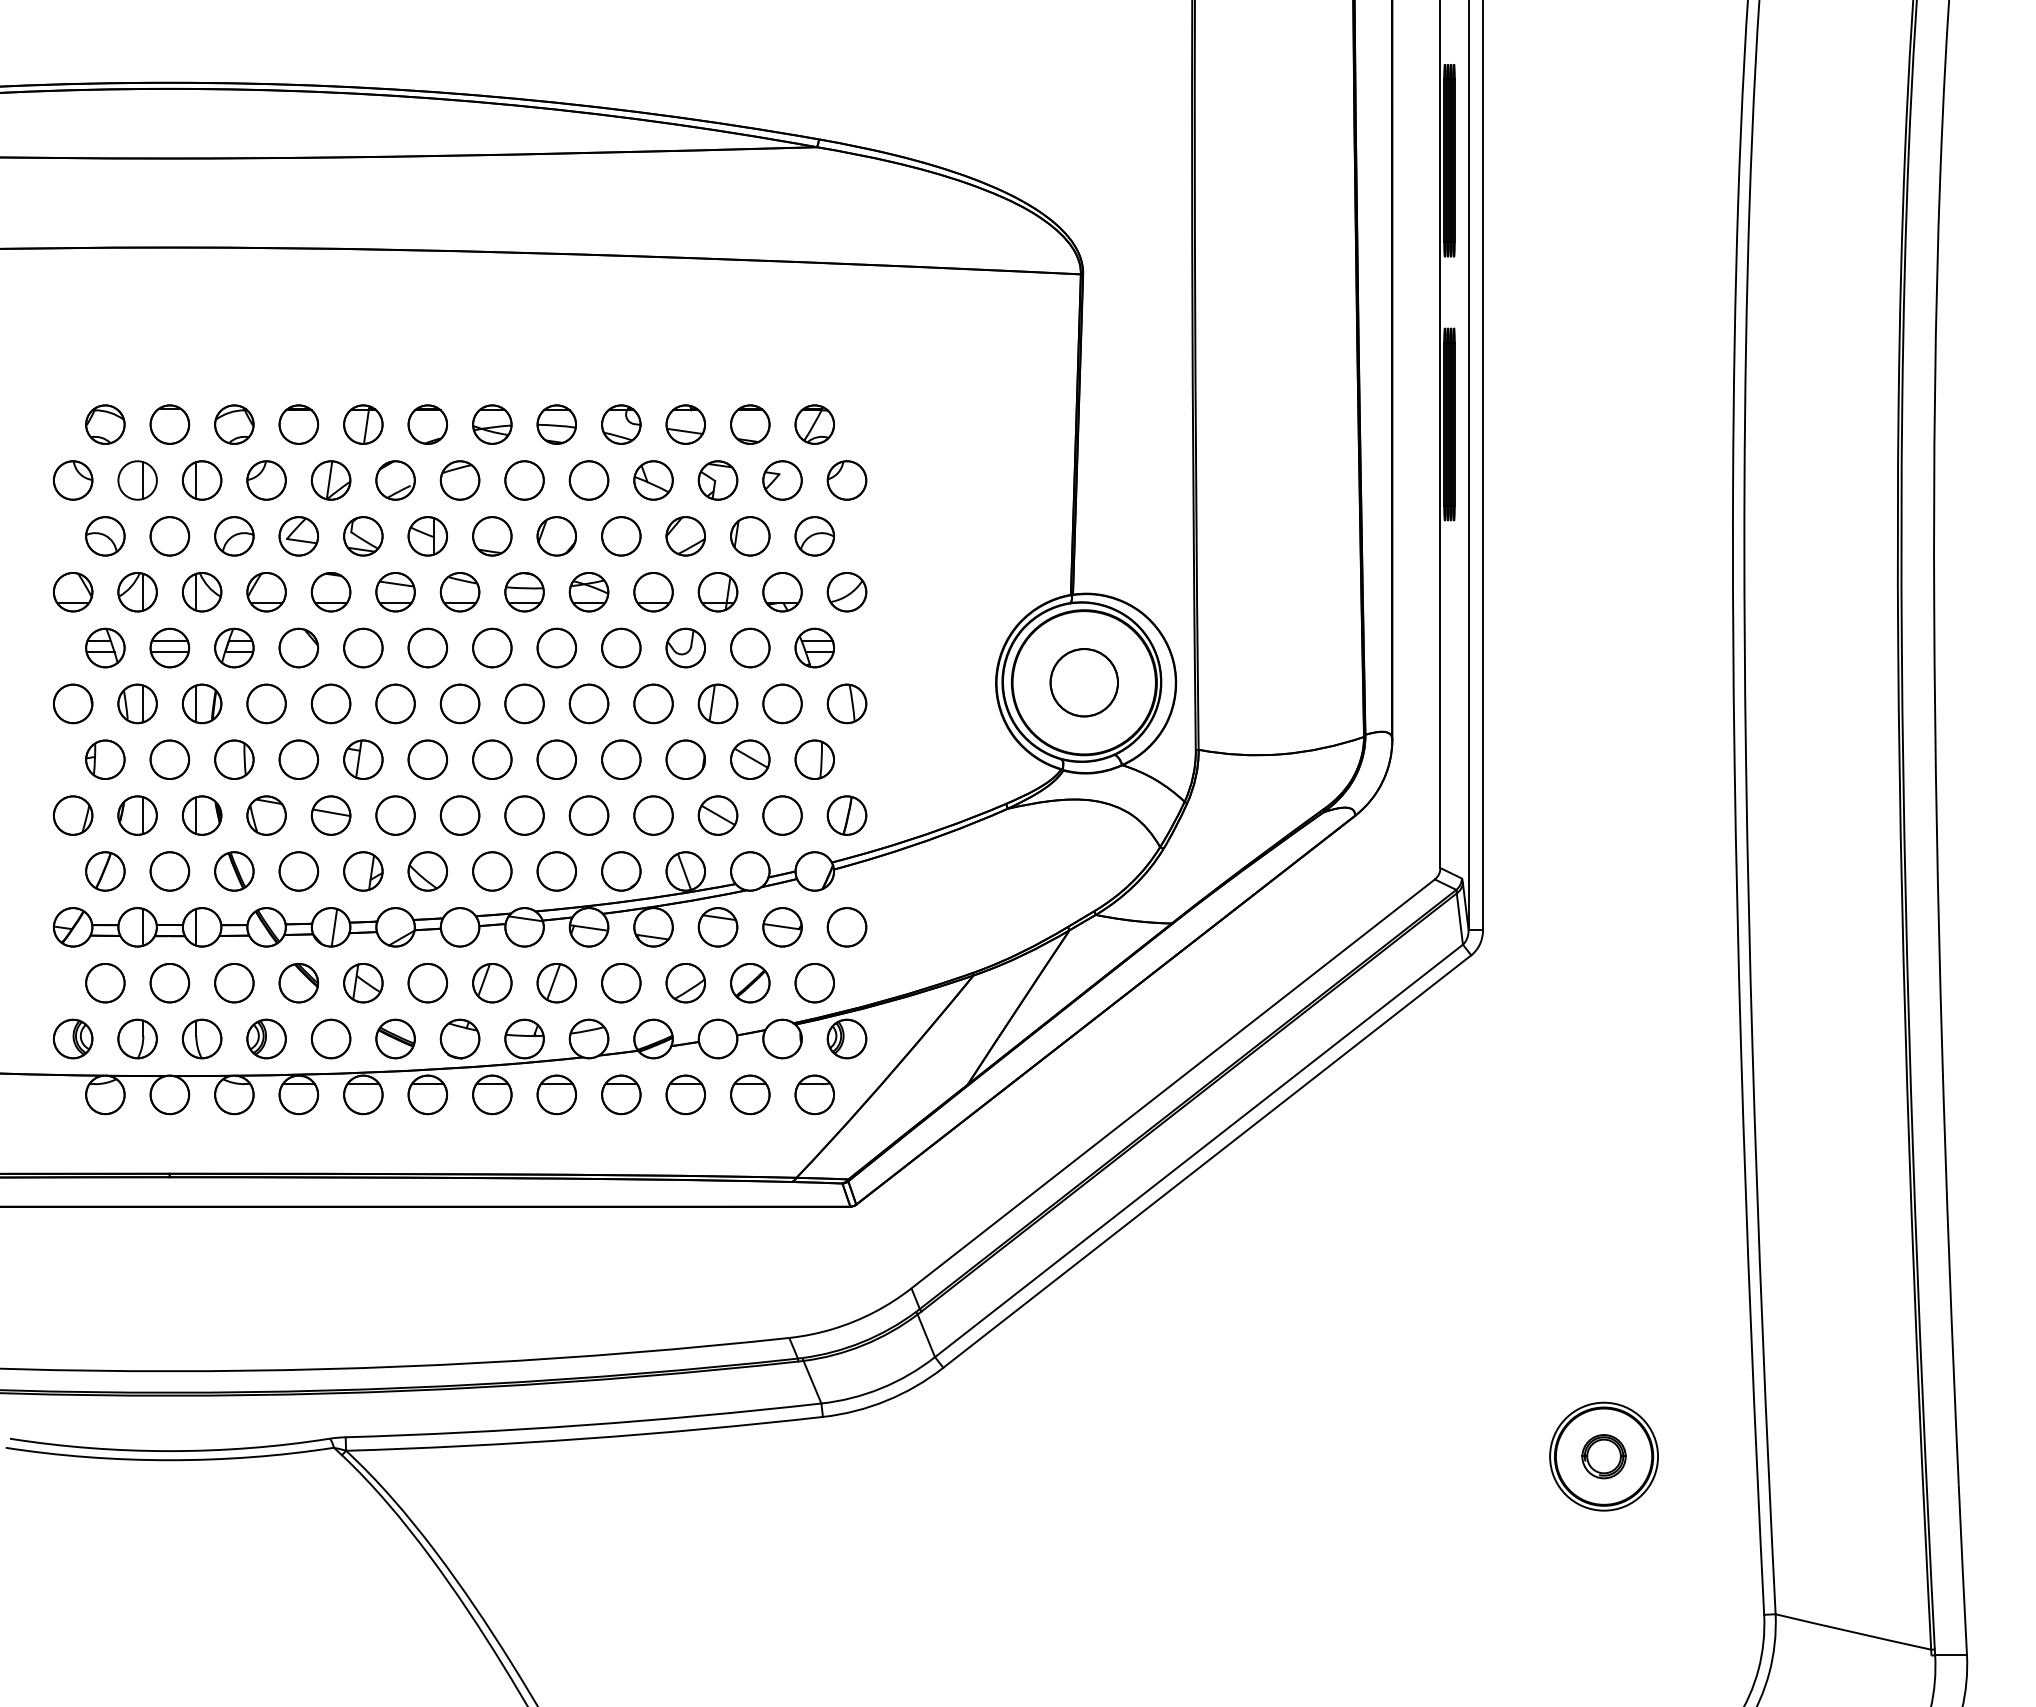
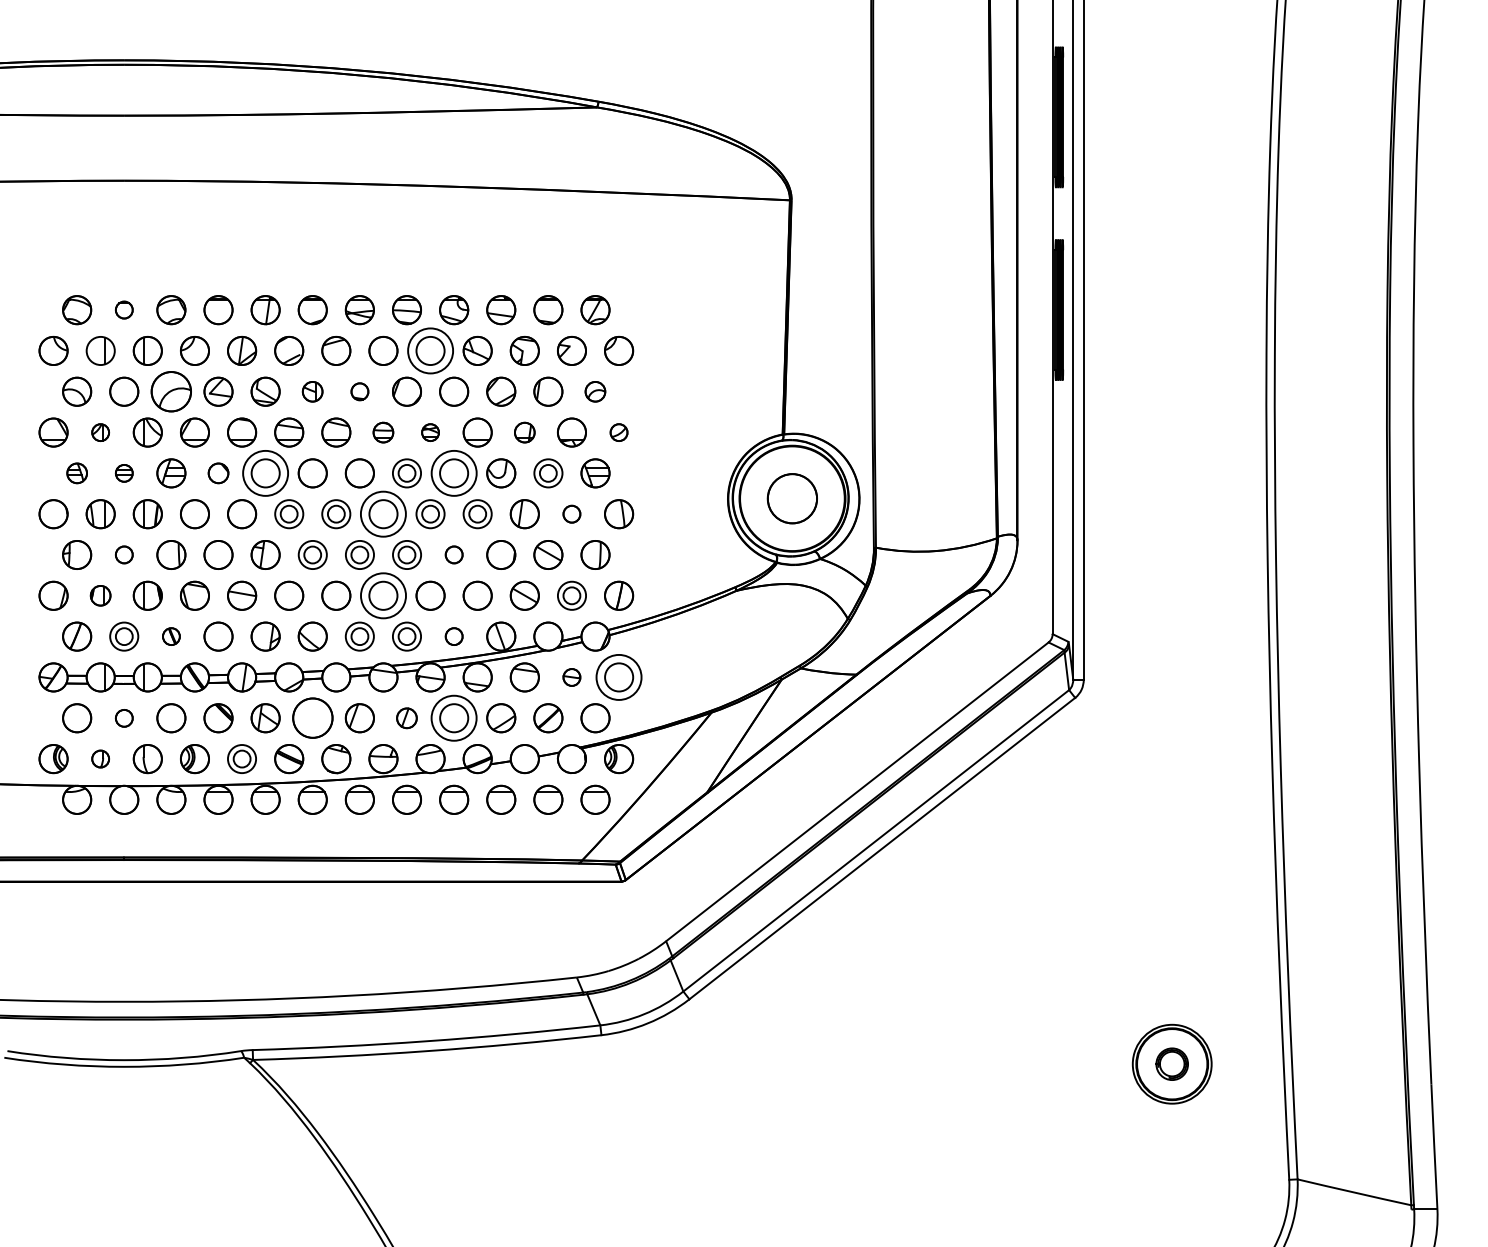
part: (169, 424) -> (124, 310), size x0.6
circle: (588, 480) -> (430, 350), size x1.6
part: (234, 536) -> (171, 391), size x1.4
part: (427, 536) -> (312, 391), size x0.7
part: (492, 536) -> (360, 391), size x0.6
part: (814, 536) -> (595, 391), size x0.7
part: (137, 592) -> (100, 432), size x0.6
part: (524, 592) -> (383, 432), size x0.7
part: (588, 592) -> (430, 432), size x0.6
part: (717, 592) -> (524, 432), size x0.7
part: (846, 592) -> (618, 432), size x0.6
part: (105, 647) -> (77, 472), size x0.7
part: (169, 647) -> (124, 472), size x0.6
part: (298, 647) -> (218, 472), size x0.7
circle: (363, 647) -> (265, 472), size x1.6
circle: (556, 647) -> (406, 472), size x0.6
circle: (621, 647) -> (454, 472), size x1.6
circle: (750, 647) -> (548, 472), size x0.6
circle: (395, 703) -> (289, 513), size x0.6
circle: (459, 703) -> (335, 513), size x0.6
circle: (524, 703) -> (383, 513), size x1.6
circle: (588, 703) -> (430, 513), size x0.6
circle: (653, 703) -> (477, 513), size x0.6
part: (782, 703) -> (571, 513), size x0.6
part: (169, 759) -> (124, 554), size x0.6
circle: (427, 759) -> (312, 554), size x0.6
circle: (492, 759) -> (360, 554), size x0.6
circle: (556, 759) -> (406, 554), size x0.6
circle: (621, 759) -> (454, 554), size x0.6
part: (137, 815) -> (100, 595), size x0.7
circle: (524, 815) -> (383, 595), size x1.6
circle: (782, 815) -> (571, 595), size x0.6
circle: (169, 871) -> (124, 636), size x0.6
part: (234, 871) -> (171, 636), size x0.6
circle: (492, 871) -> (360, 636), size x0.6
circle: (556, 871) -> (406, 636), size x0.6
circle: (621, 871) -> (454, 636), size x0.6
part: (782, 927) -> (571, 677), size x0.6
circle: (846, 927) -> (618, 677), size x1.6
circle: (621, 982) -> (454, 717), size x1.6
part: (169, 983) -> (124, 718), size x0.6
circle: (427, 983) -> (312, 718), size x1.4
part: (556, 983) -> (406, 718), size x0.7
part: (137, 1038) -> (100, 758), size x0.6
circle: (330, 1038) -> (241, 758), size x0.6

